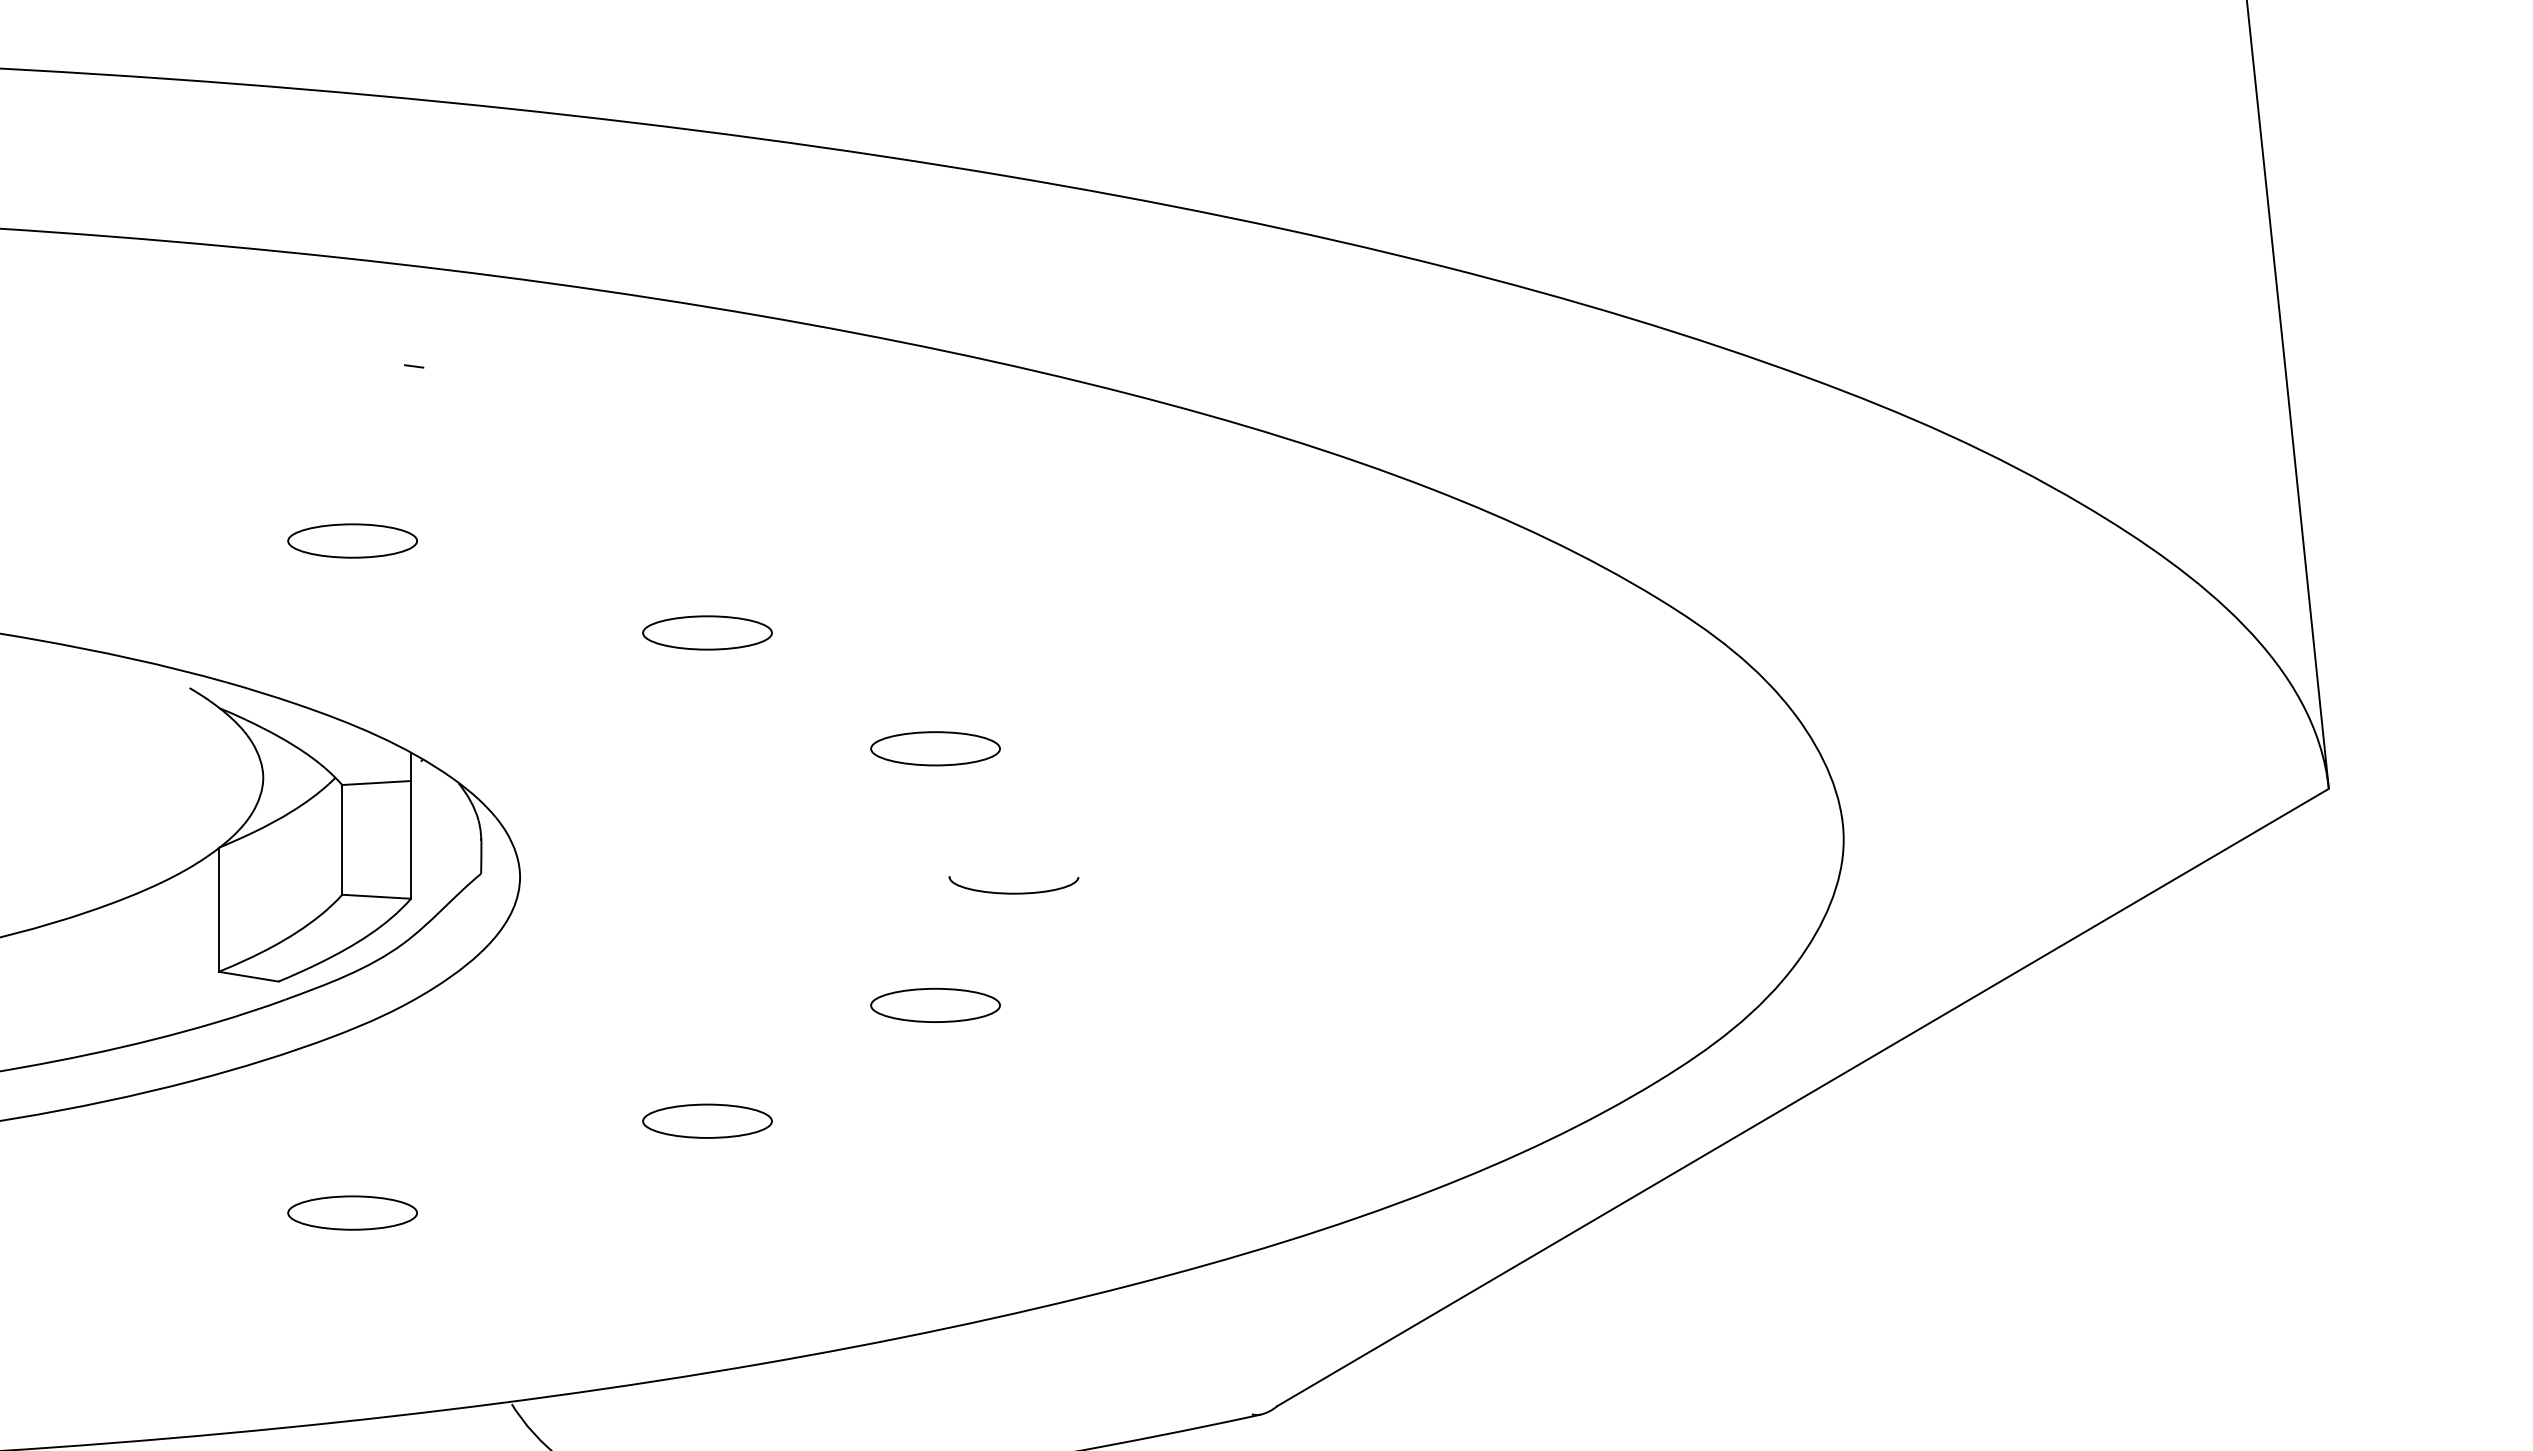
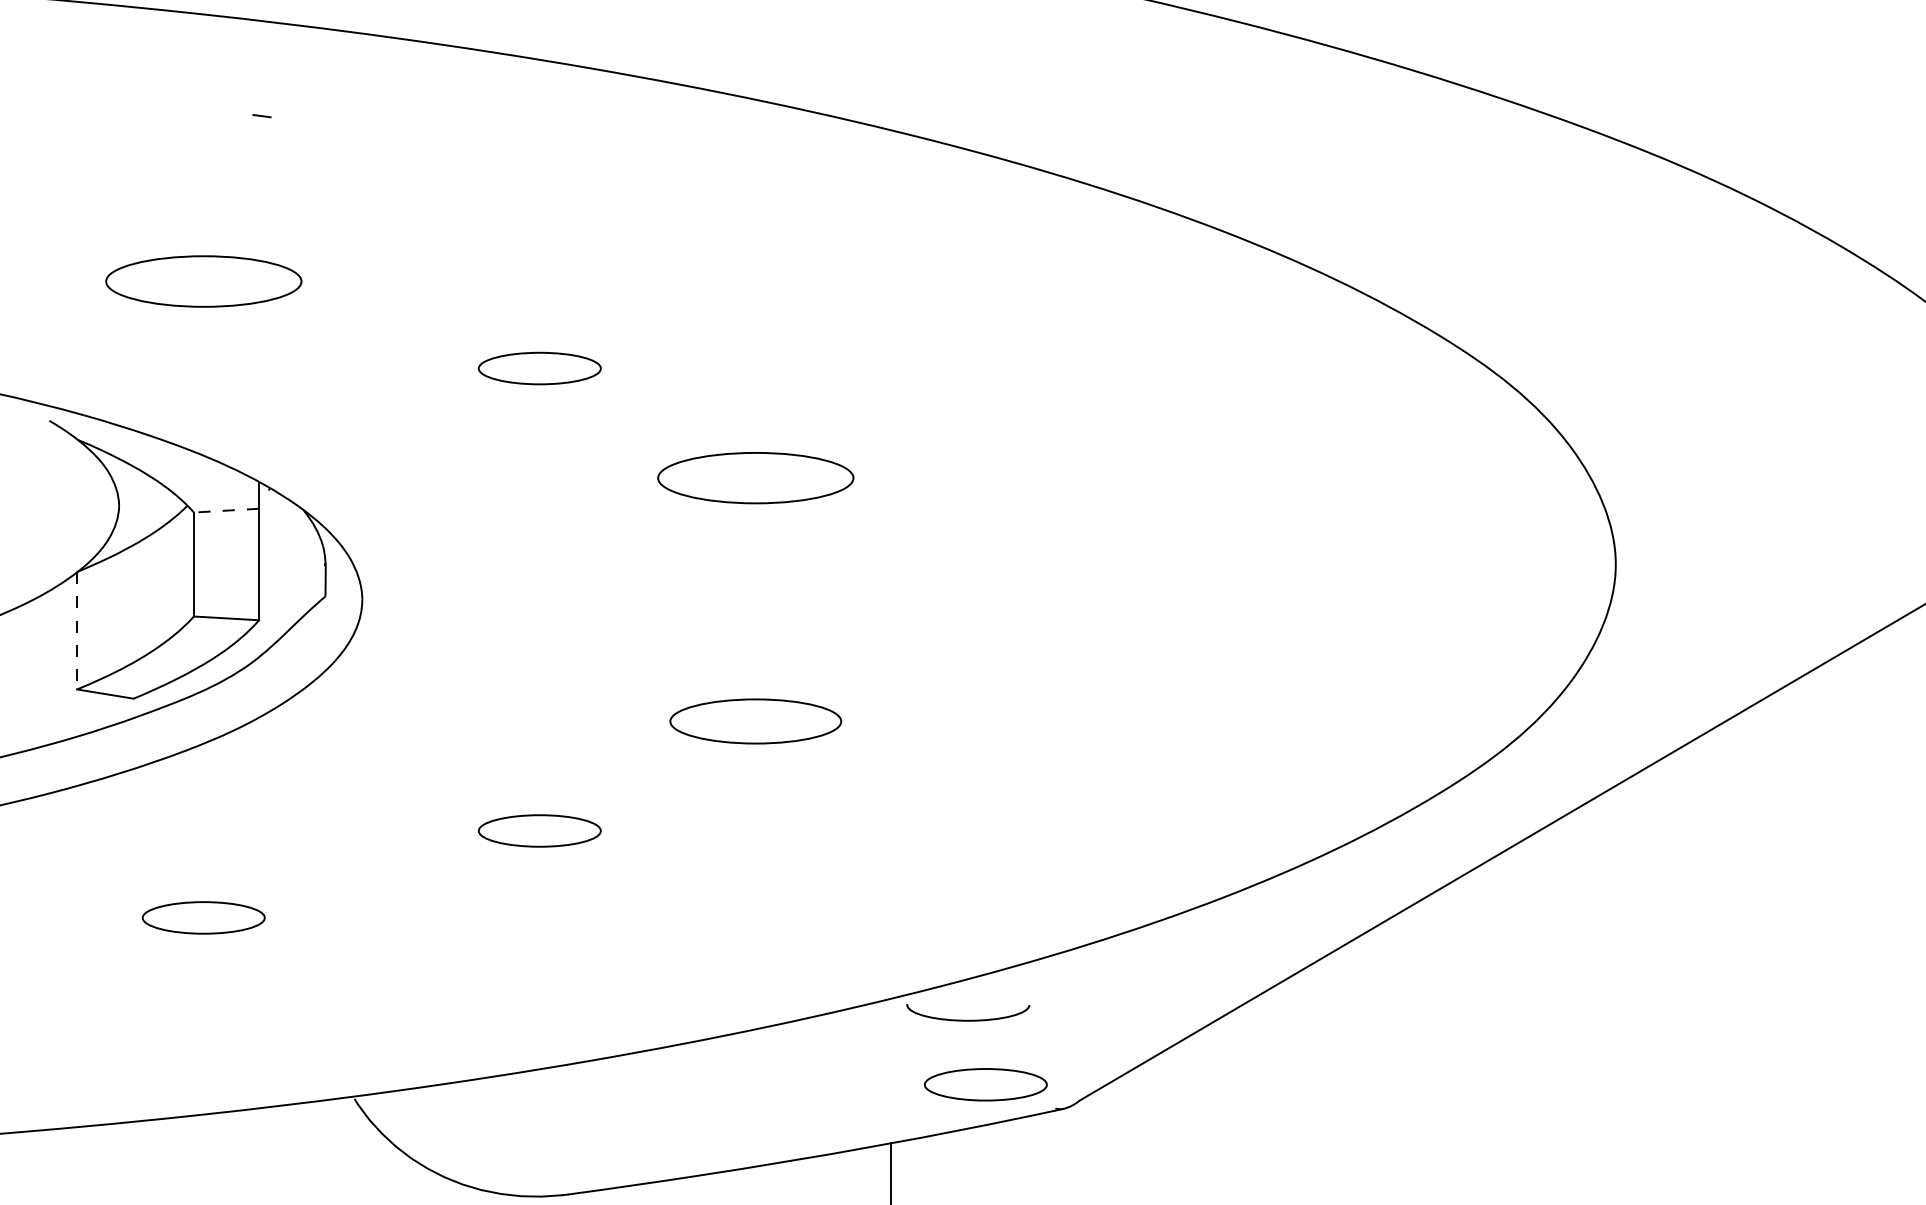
part: (352, 540) -> (203, 280), size x1.6
part: (935, 748) -> (755, 477), size x1.6
line: (376, 783) -> (226, 511), solid -> dashed
part: (1013, 892) -> (967, 1019), moved
line: (218, 910) -> (76, 631), solid -> dashed
part: (935, 1004) -> (755, 720), size x1.4
part: (1178, 1388) -> (985, 1084), added

